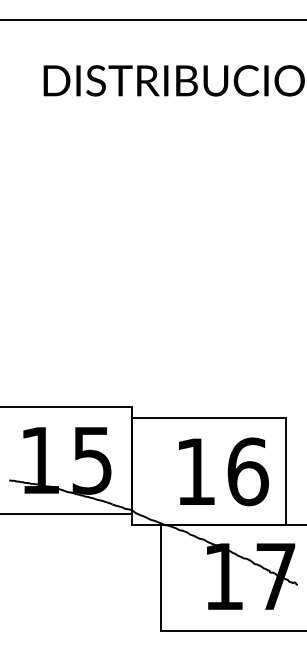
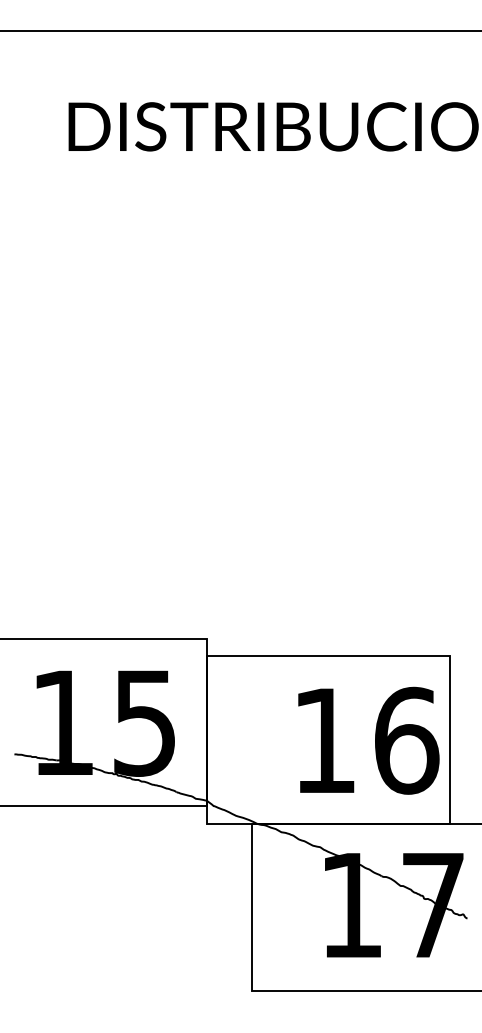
text: (223, 471) -> (368, 740), moved

